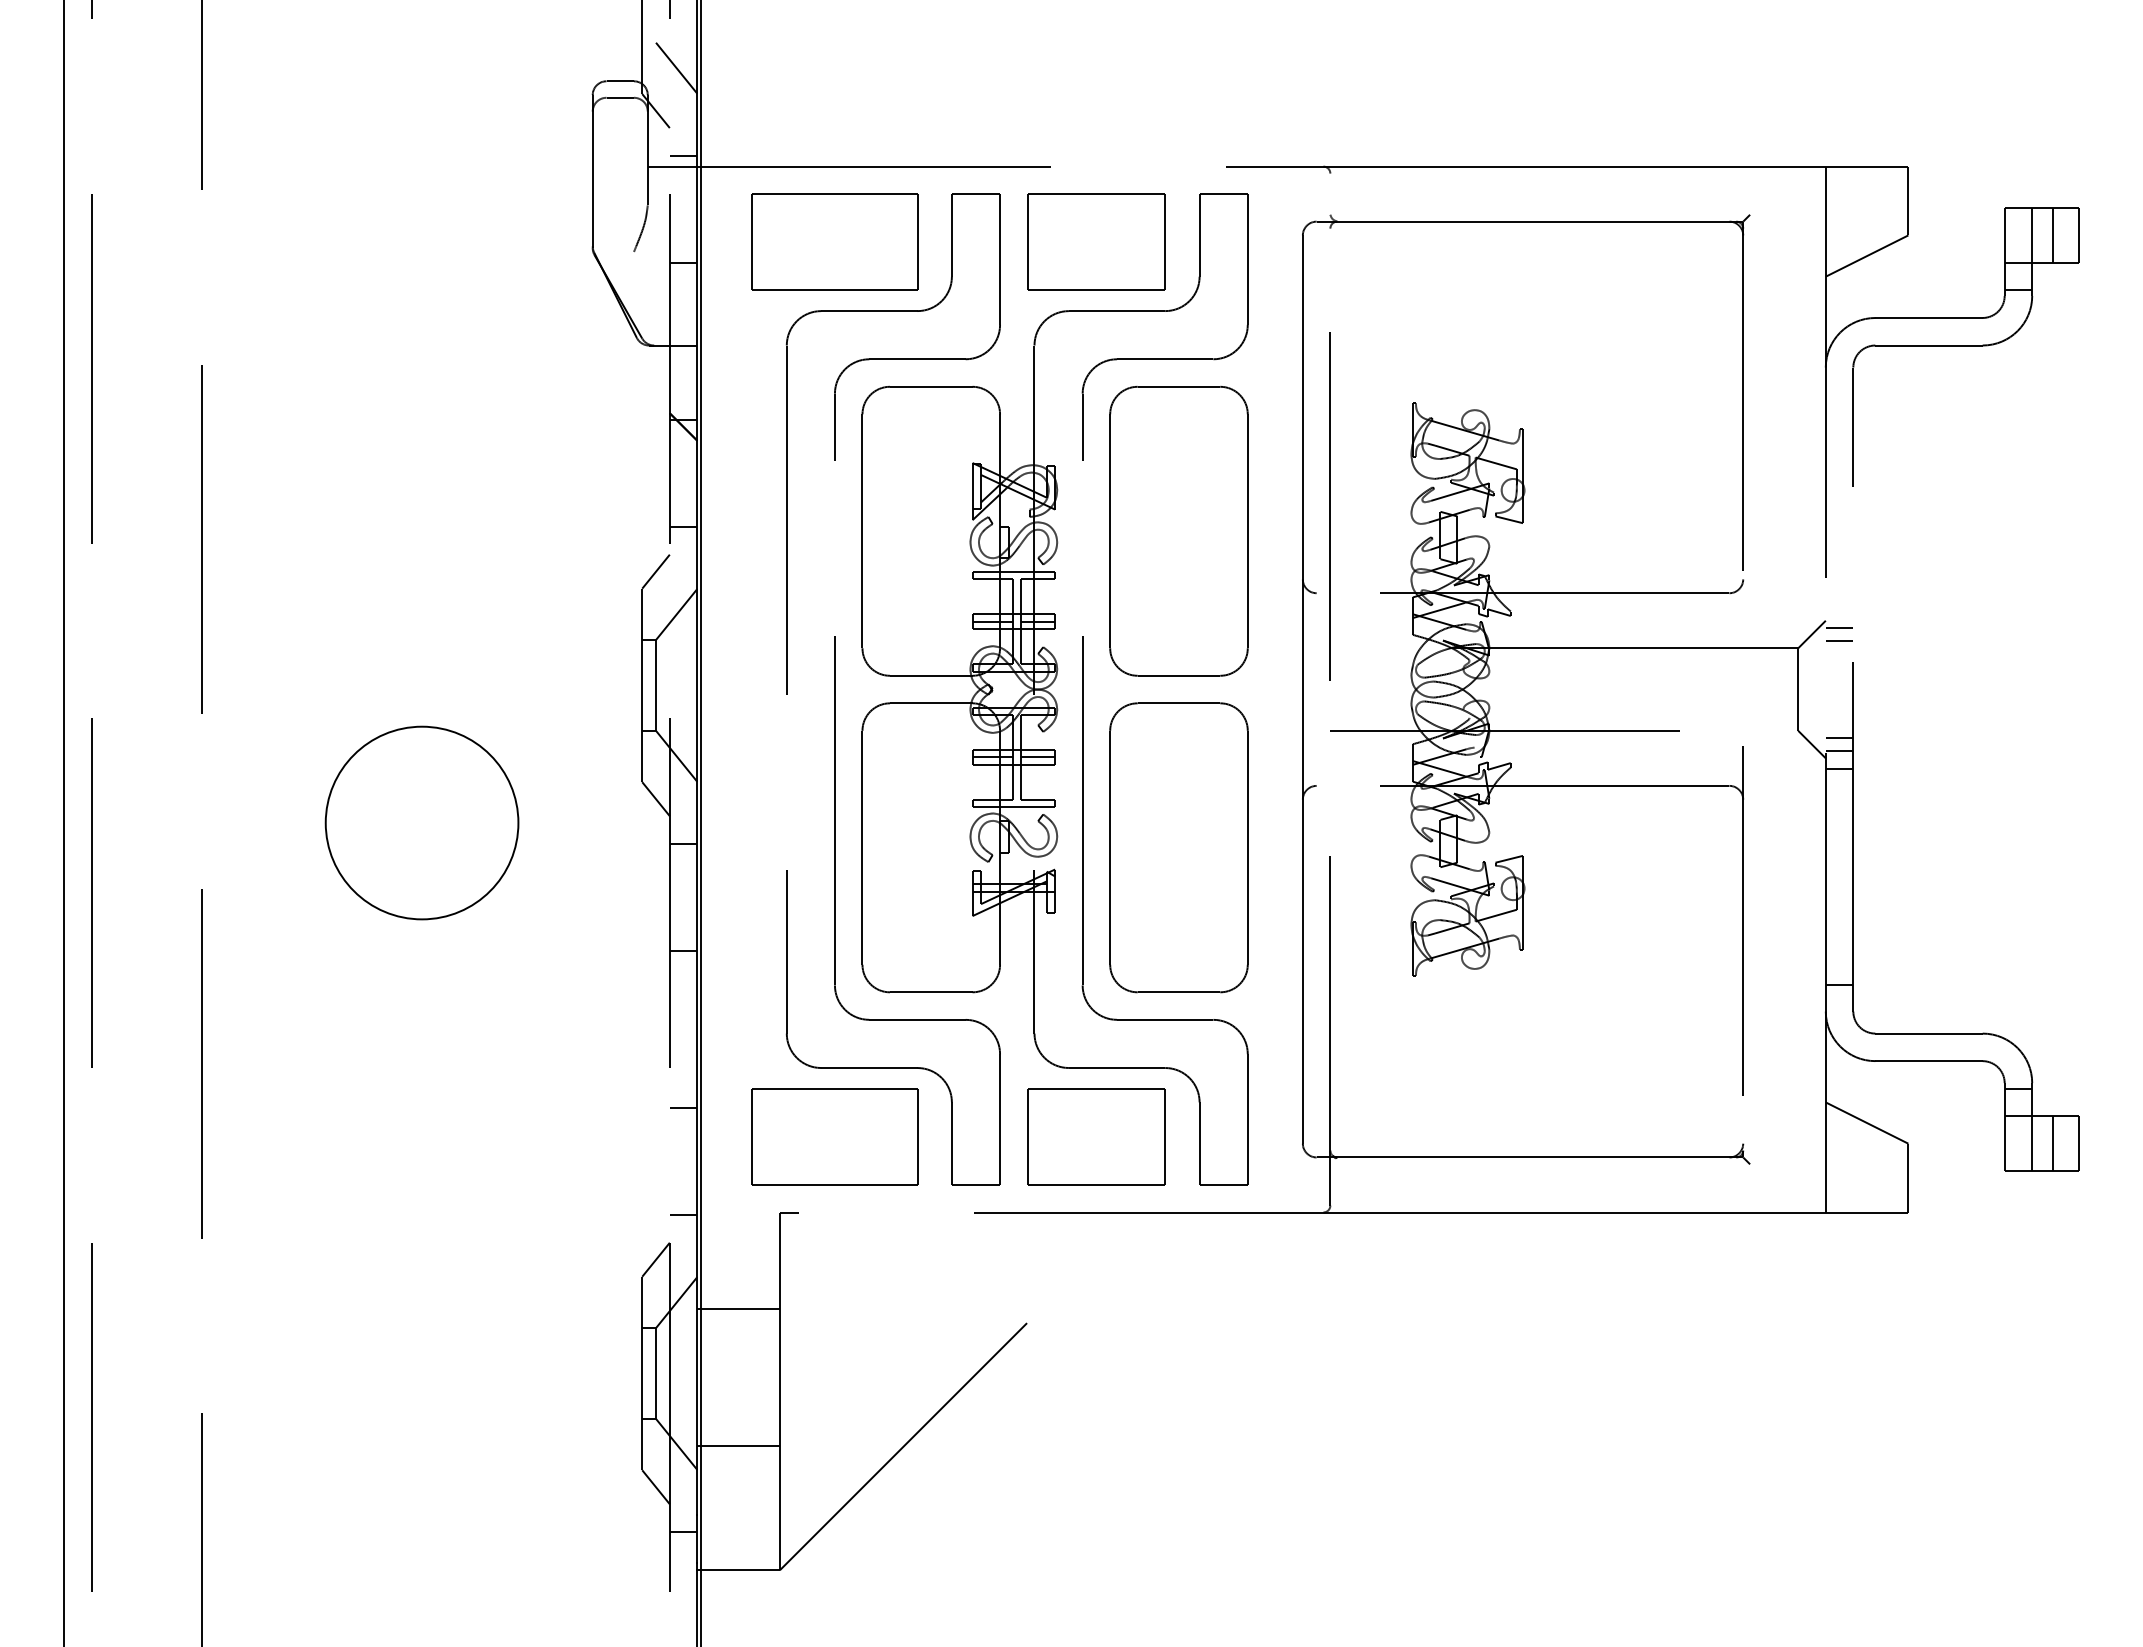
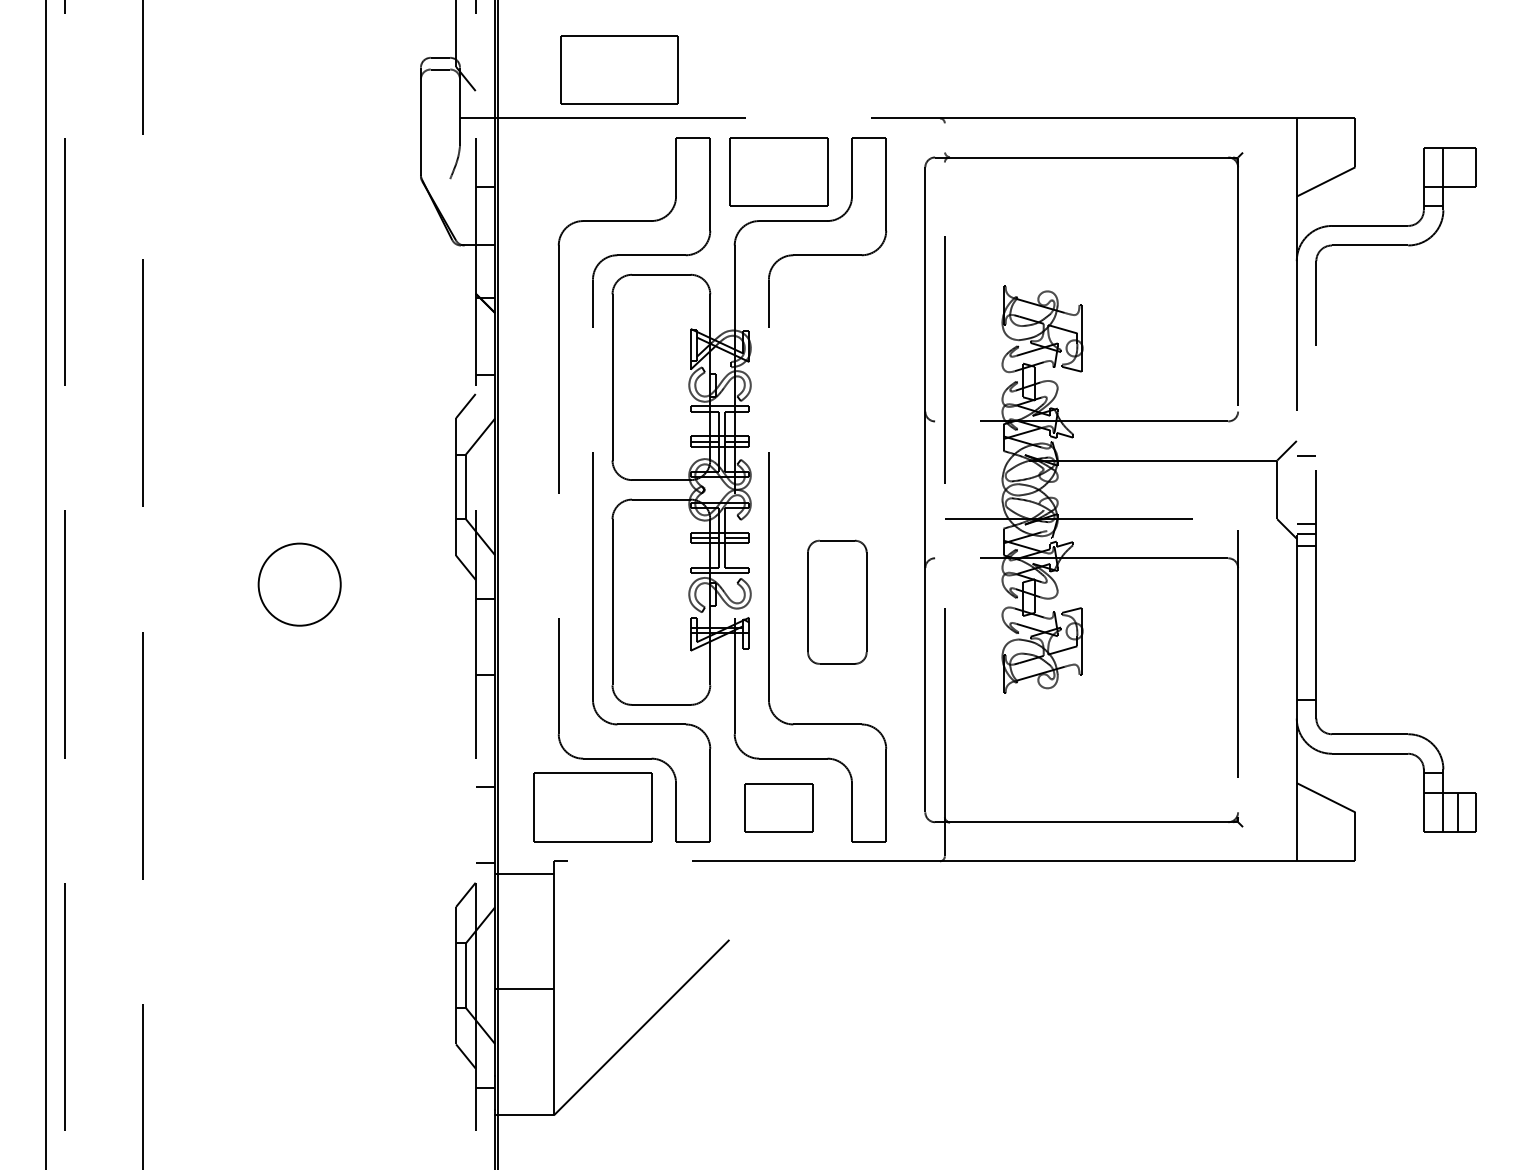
line: (676, 67) -> (480, 48), removed
line: (683, 155) -> (485, 110), removed
line: (2052, 234) -> (1457, 166), removed
part: (834, 241) -> (618, 69), moved
part: (1178, 531) -> (837, 377), removed
line: (1839, 627) -> (1306, 445), removed
circle: (421, 822) -> (299, 584), size x0.6
part: (1178, 847) -> (837, 602), size x0.6
part: (1096, 1136) -> (778, 807), size x0.7
line: (738, 1308) -> (524, 873), moved
line: (738, 1446) -> (524, 989), moved

